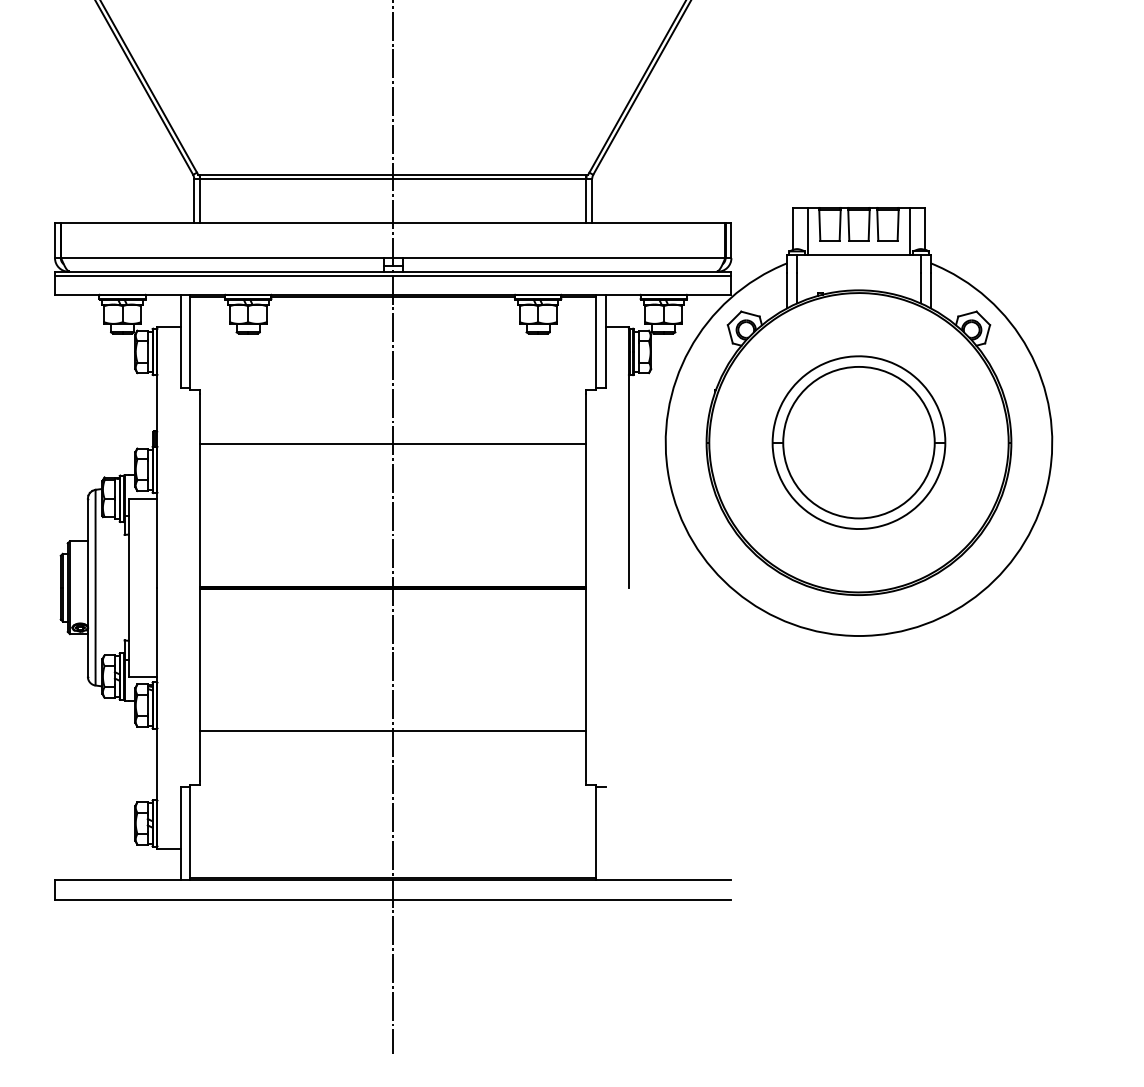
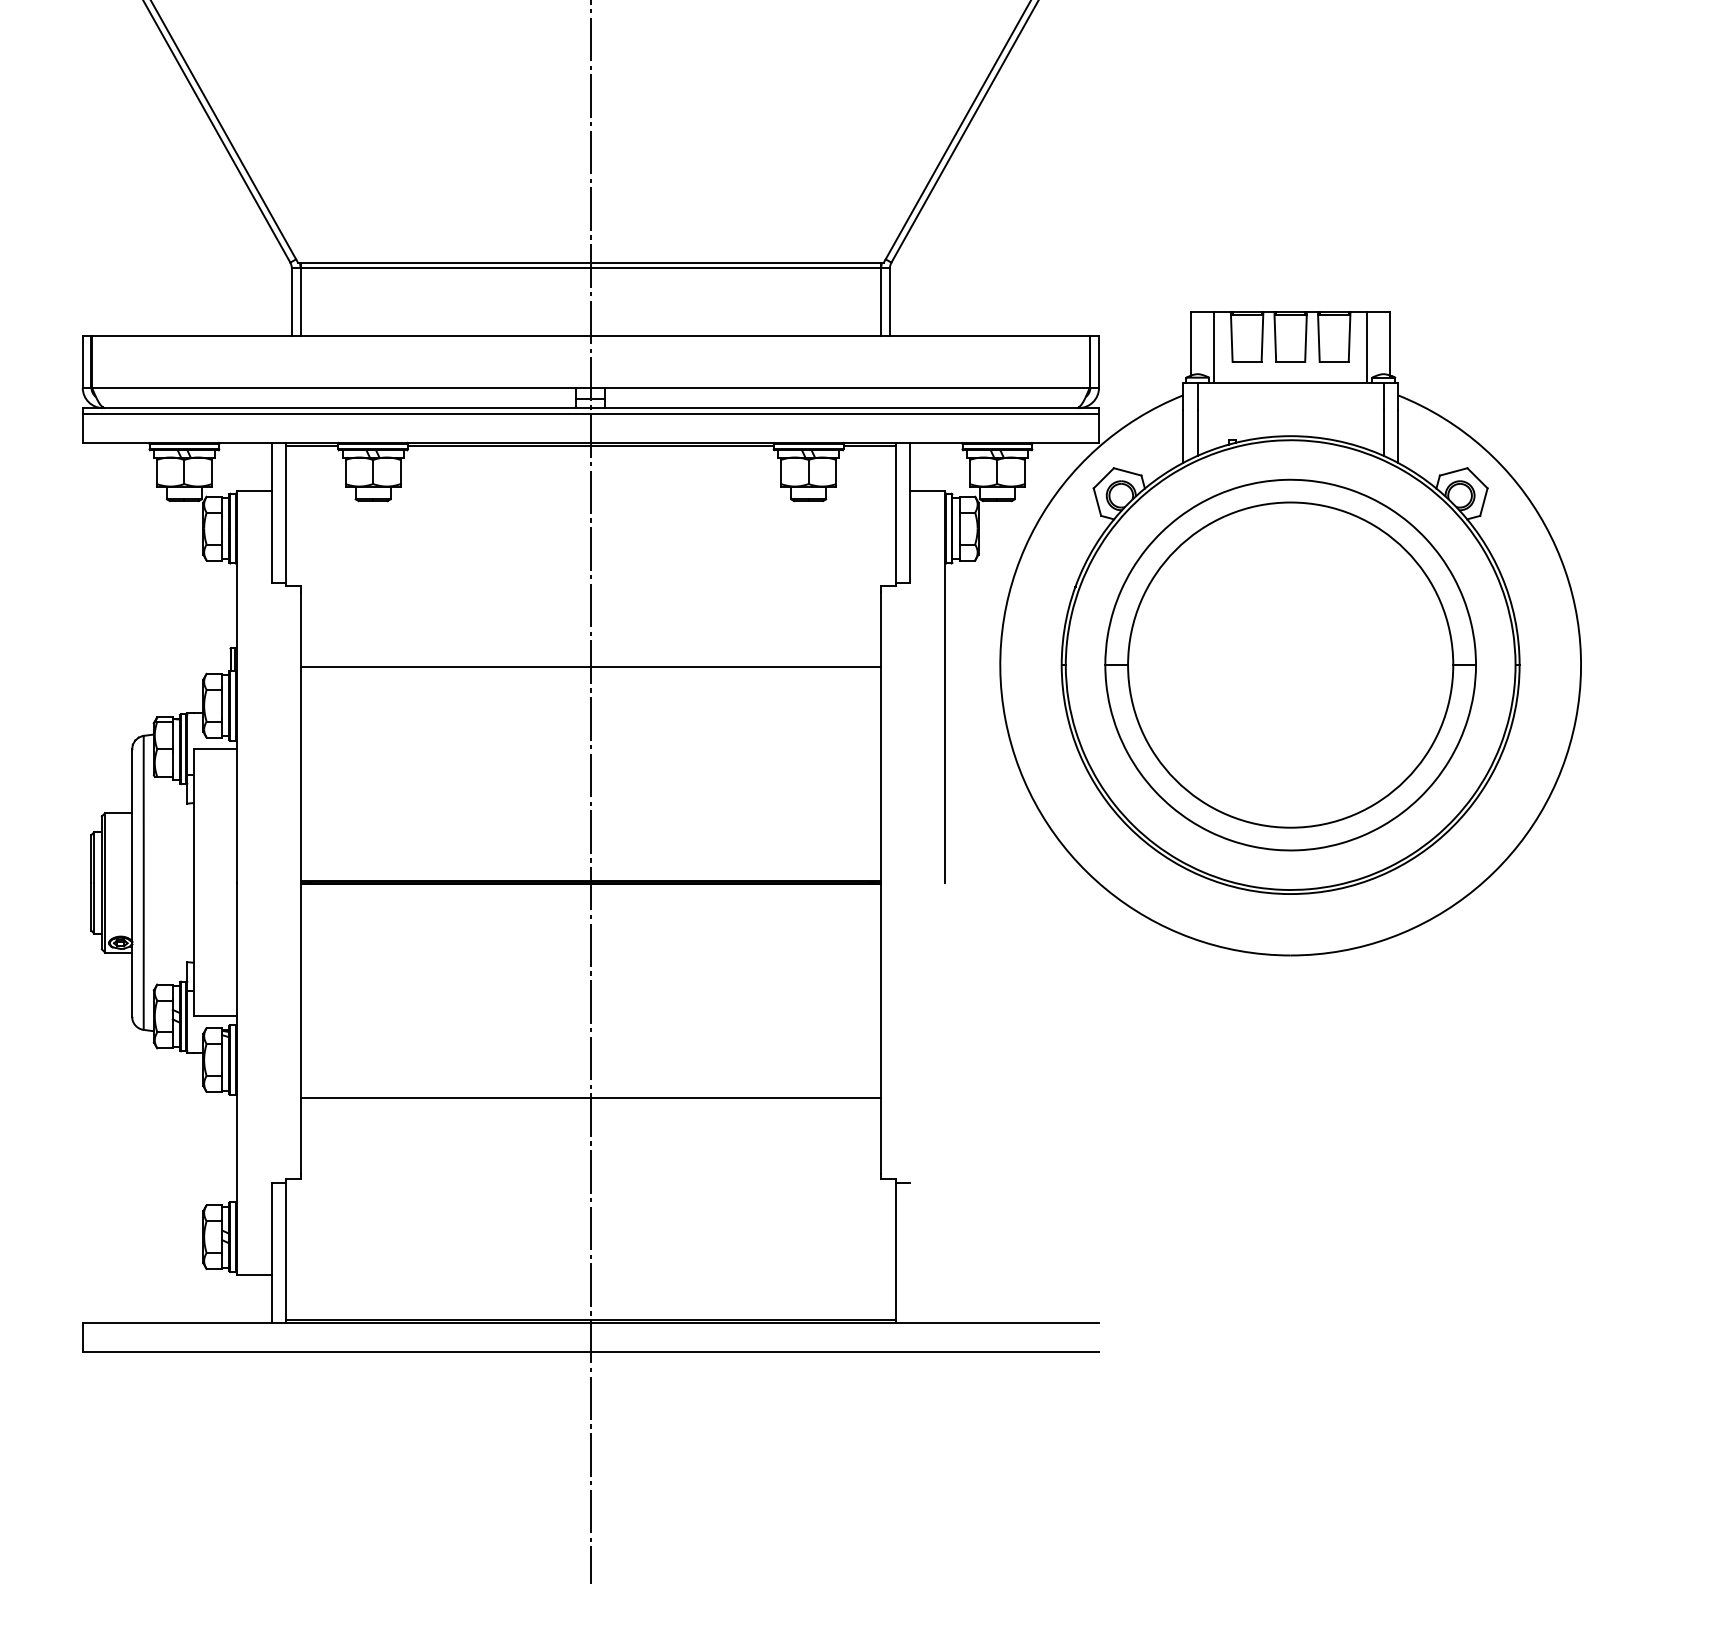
part: (858, 442) -> (1289, 664), size x1.43

